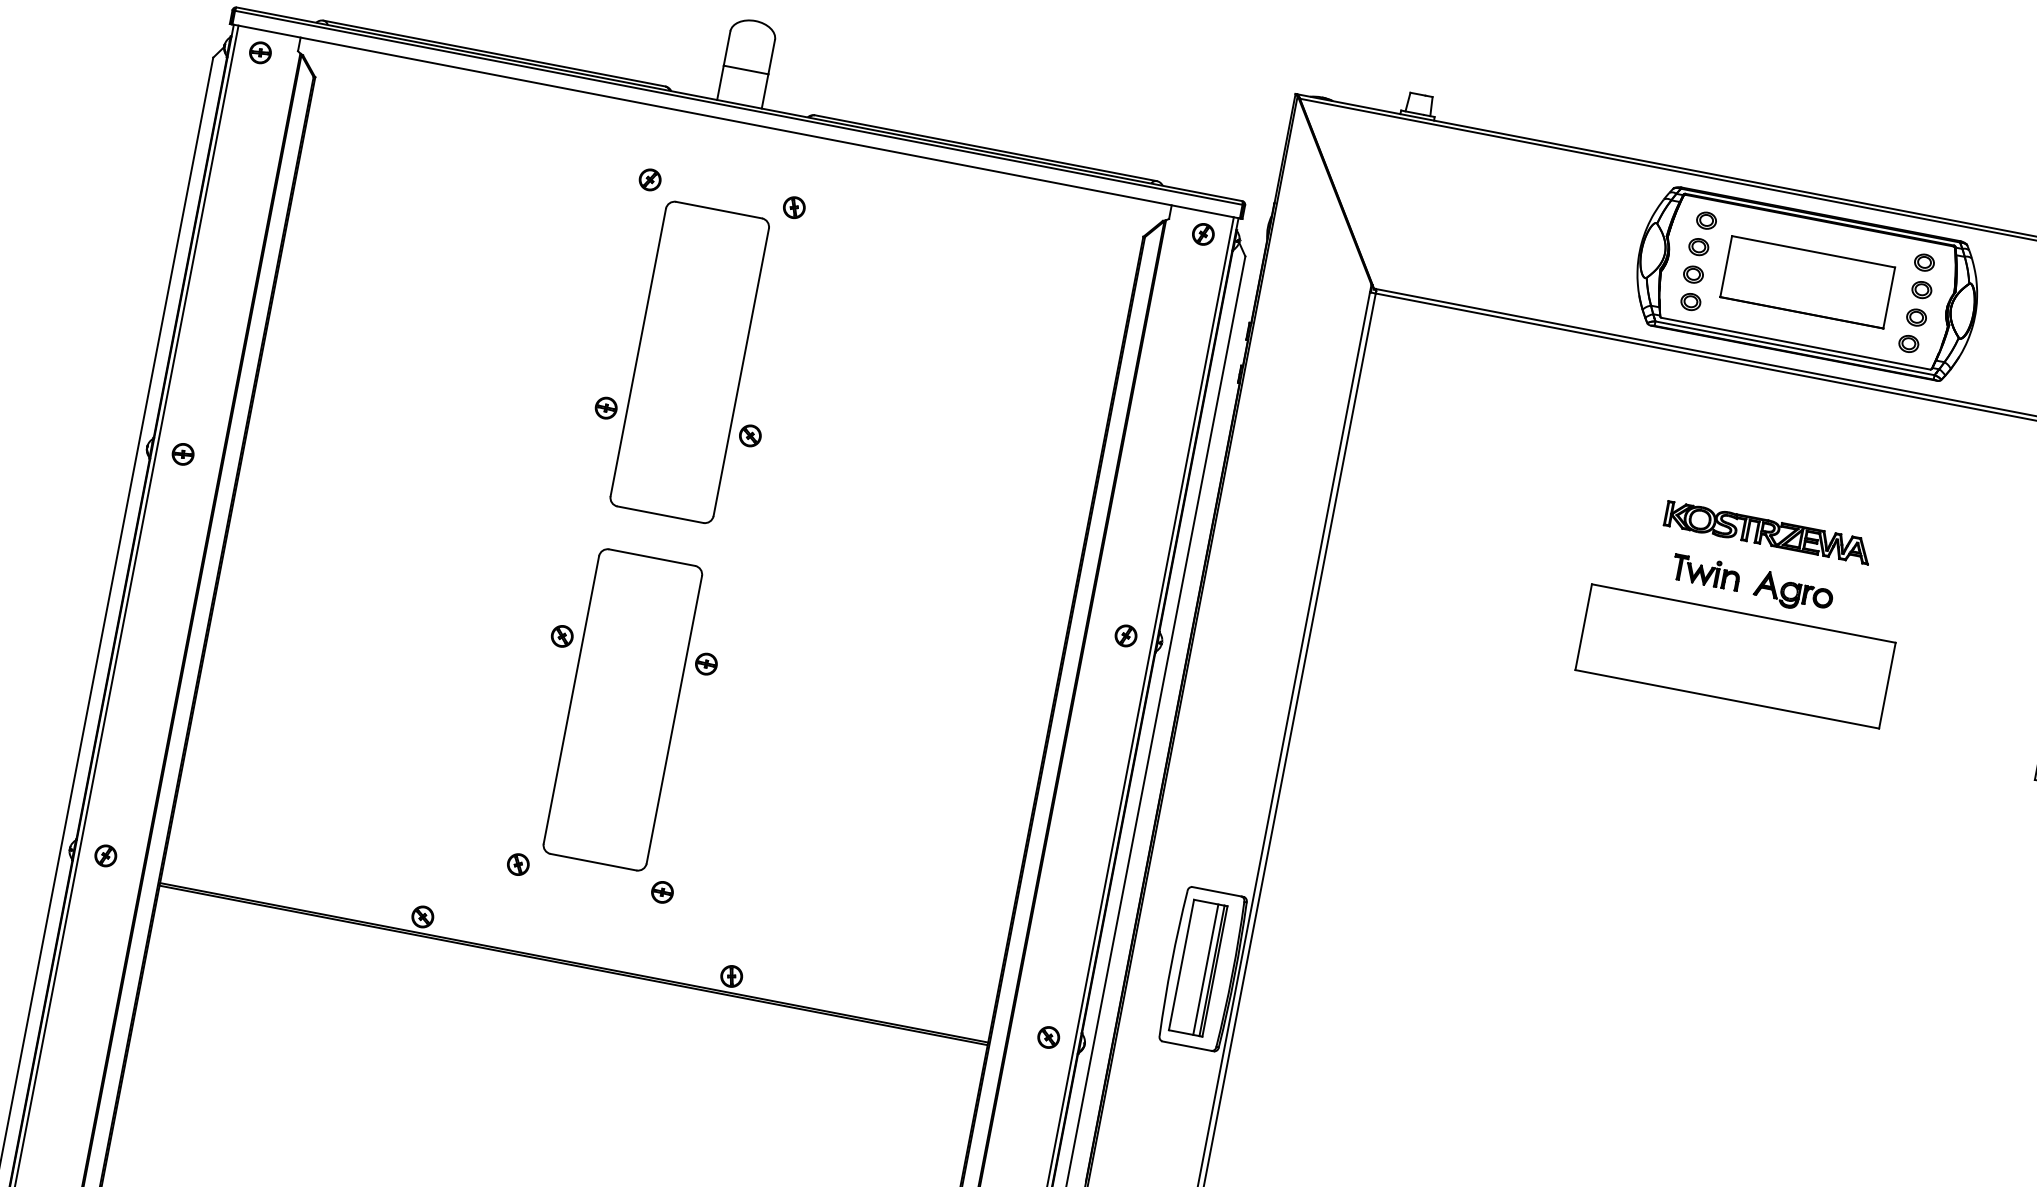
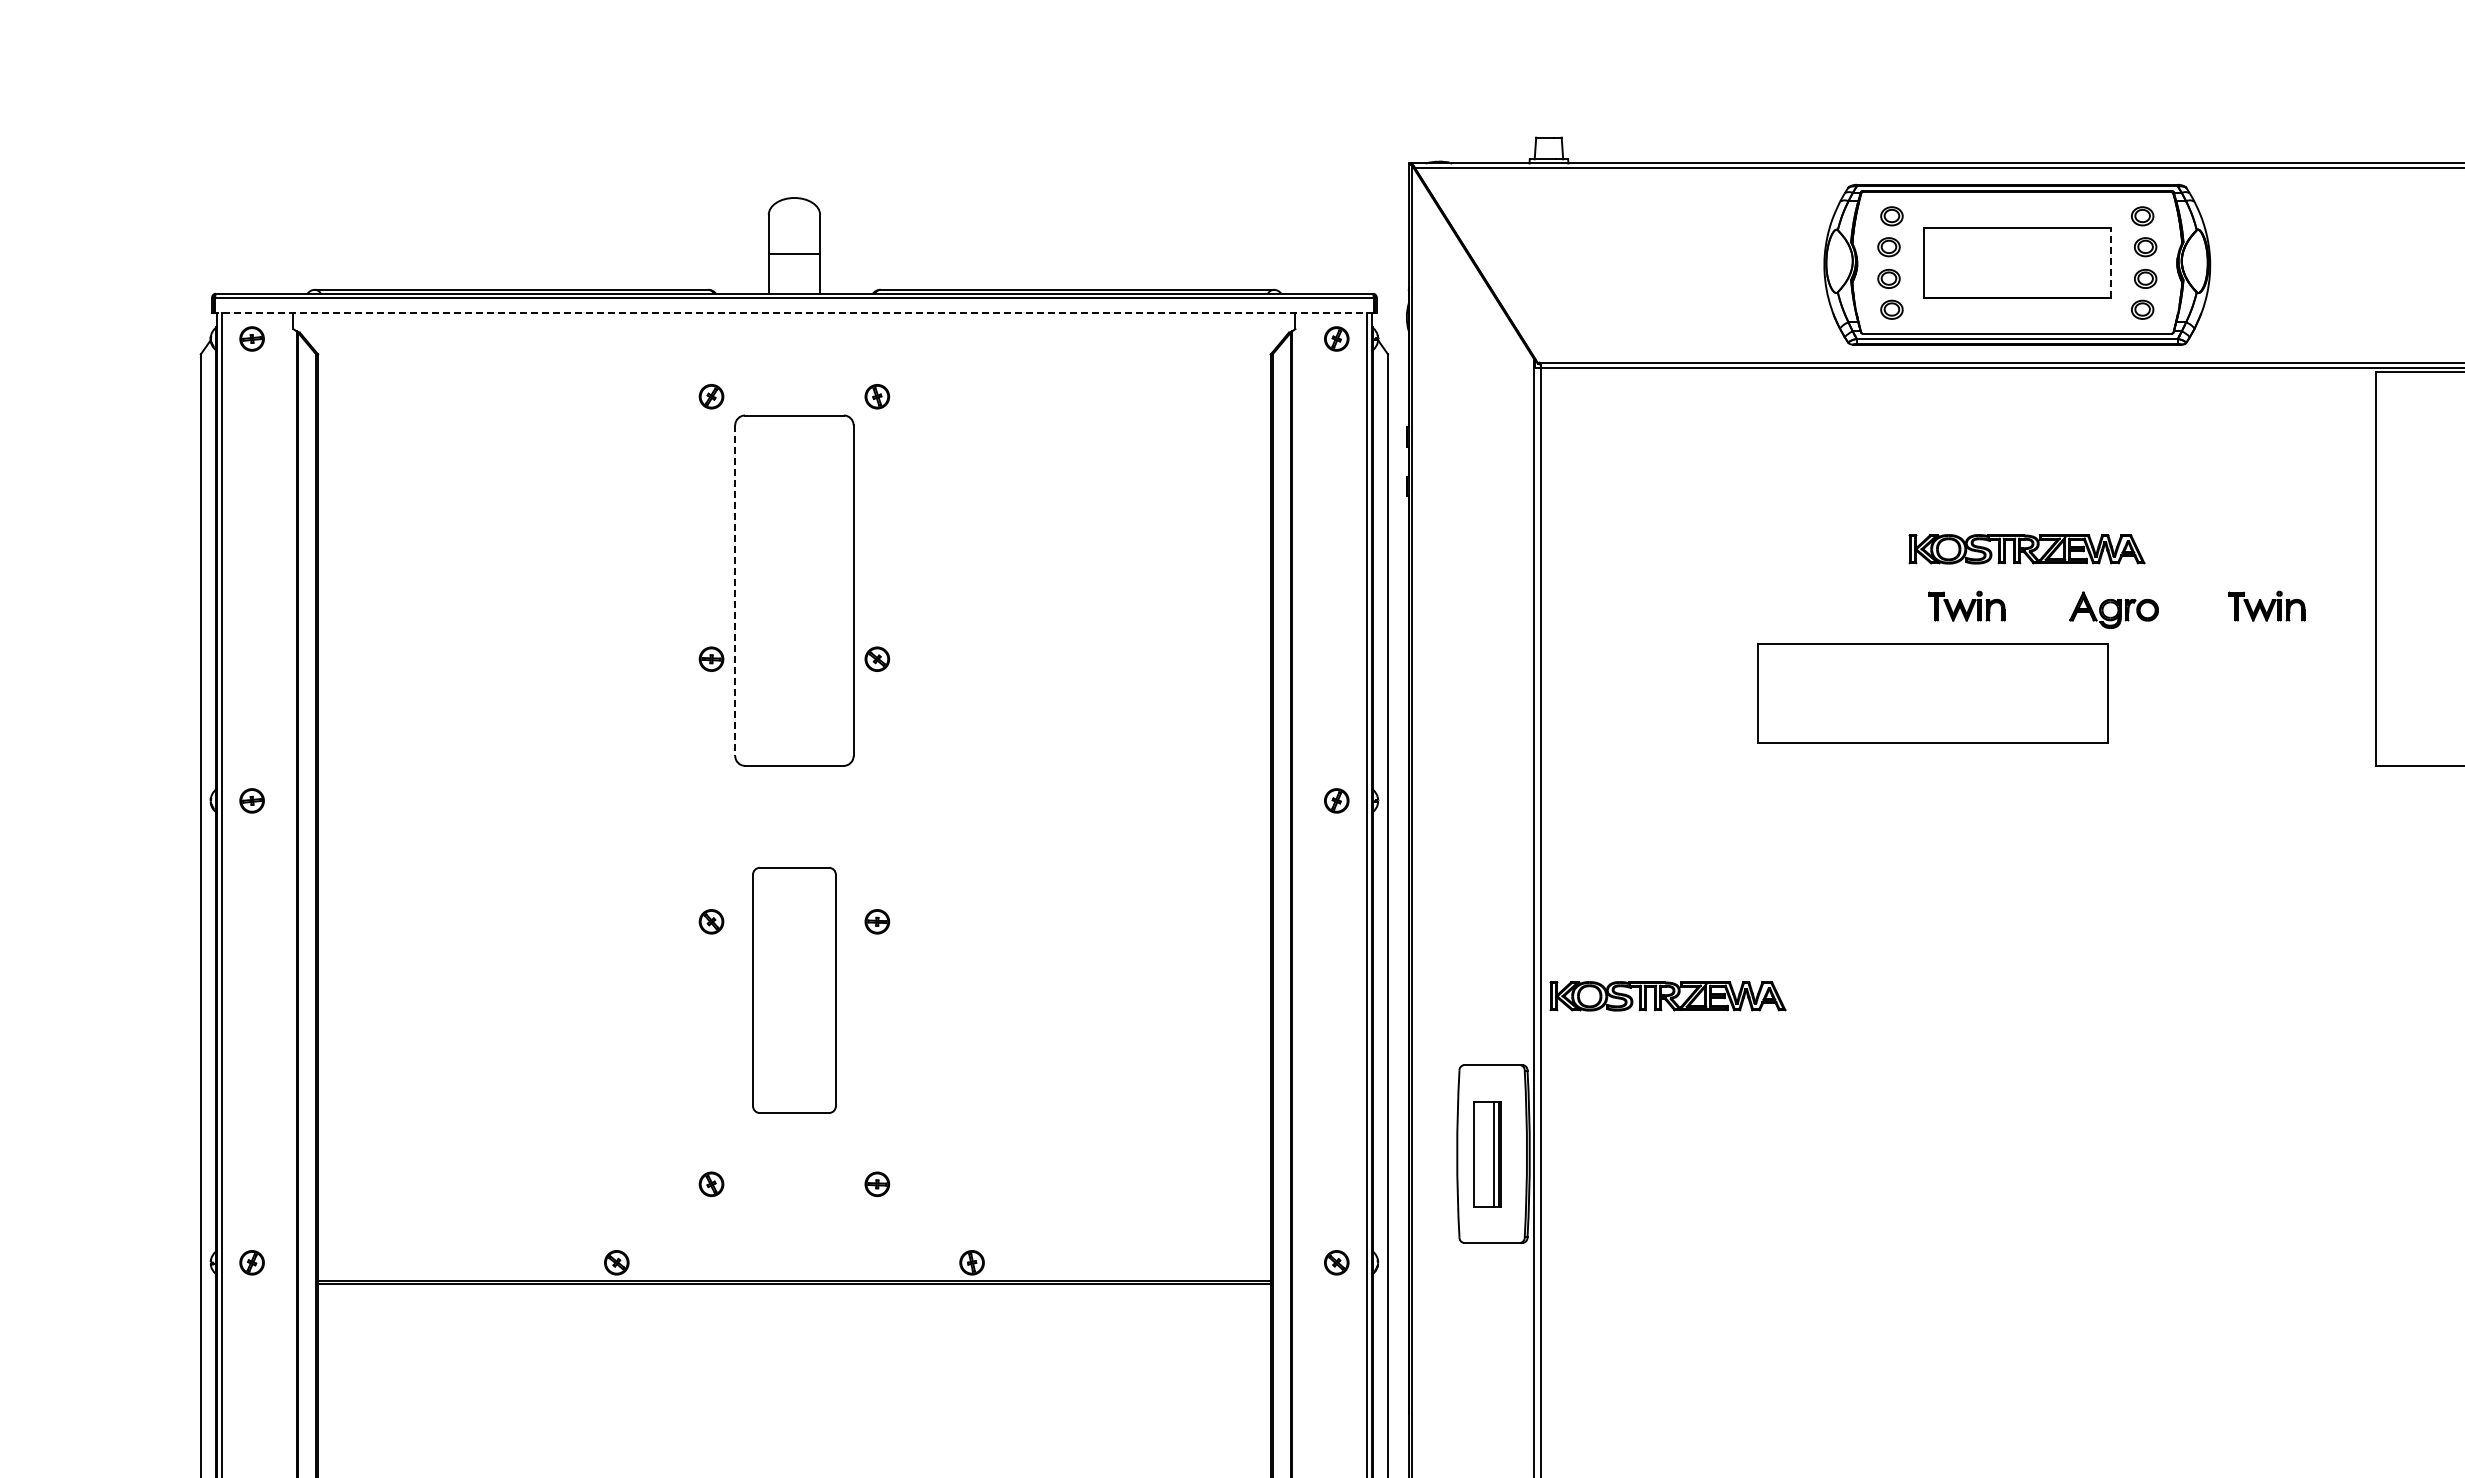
line: (735, 121) -> (793, 313), solid -> dashed
line: (1889, 297) -> (2111, 262), solid -> dashed
line: (638, 353) -> (735, 591), solid -> dashed
part: (1793, 591) -> (2113, 609), moved
part: (1967, 621) -> (2266, 605), added
part: (1734, 656) -> (1932, 693), moved
part: (622, 710) -> (794, 990), size x0.7
part: (1380, 861) -> (1667, 996), added
part: (1198, 967) -> (1487, 1153), size x0.7

